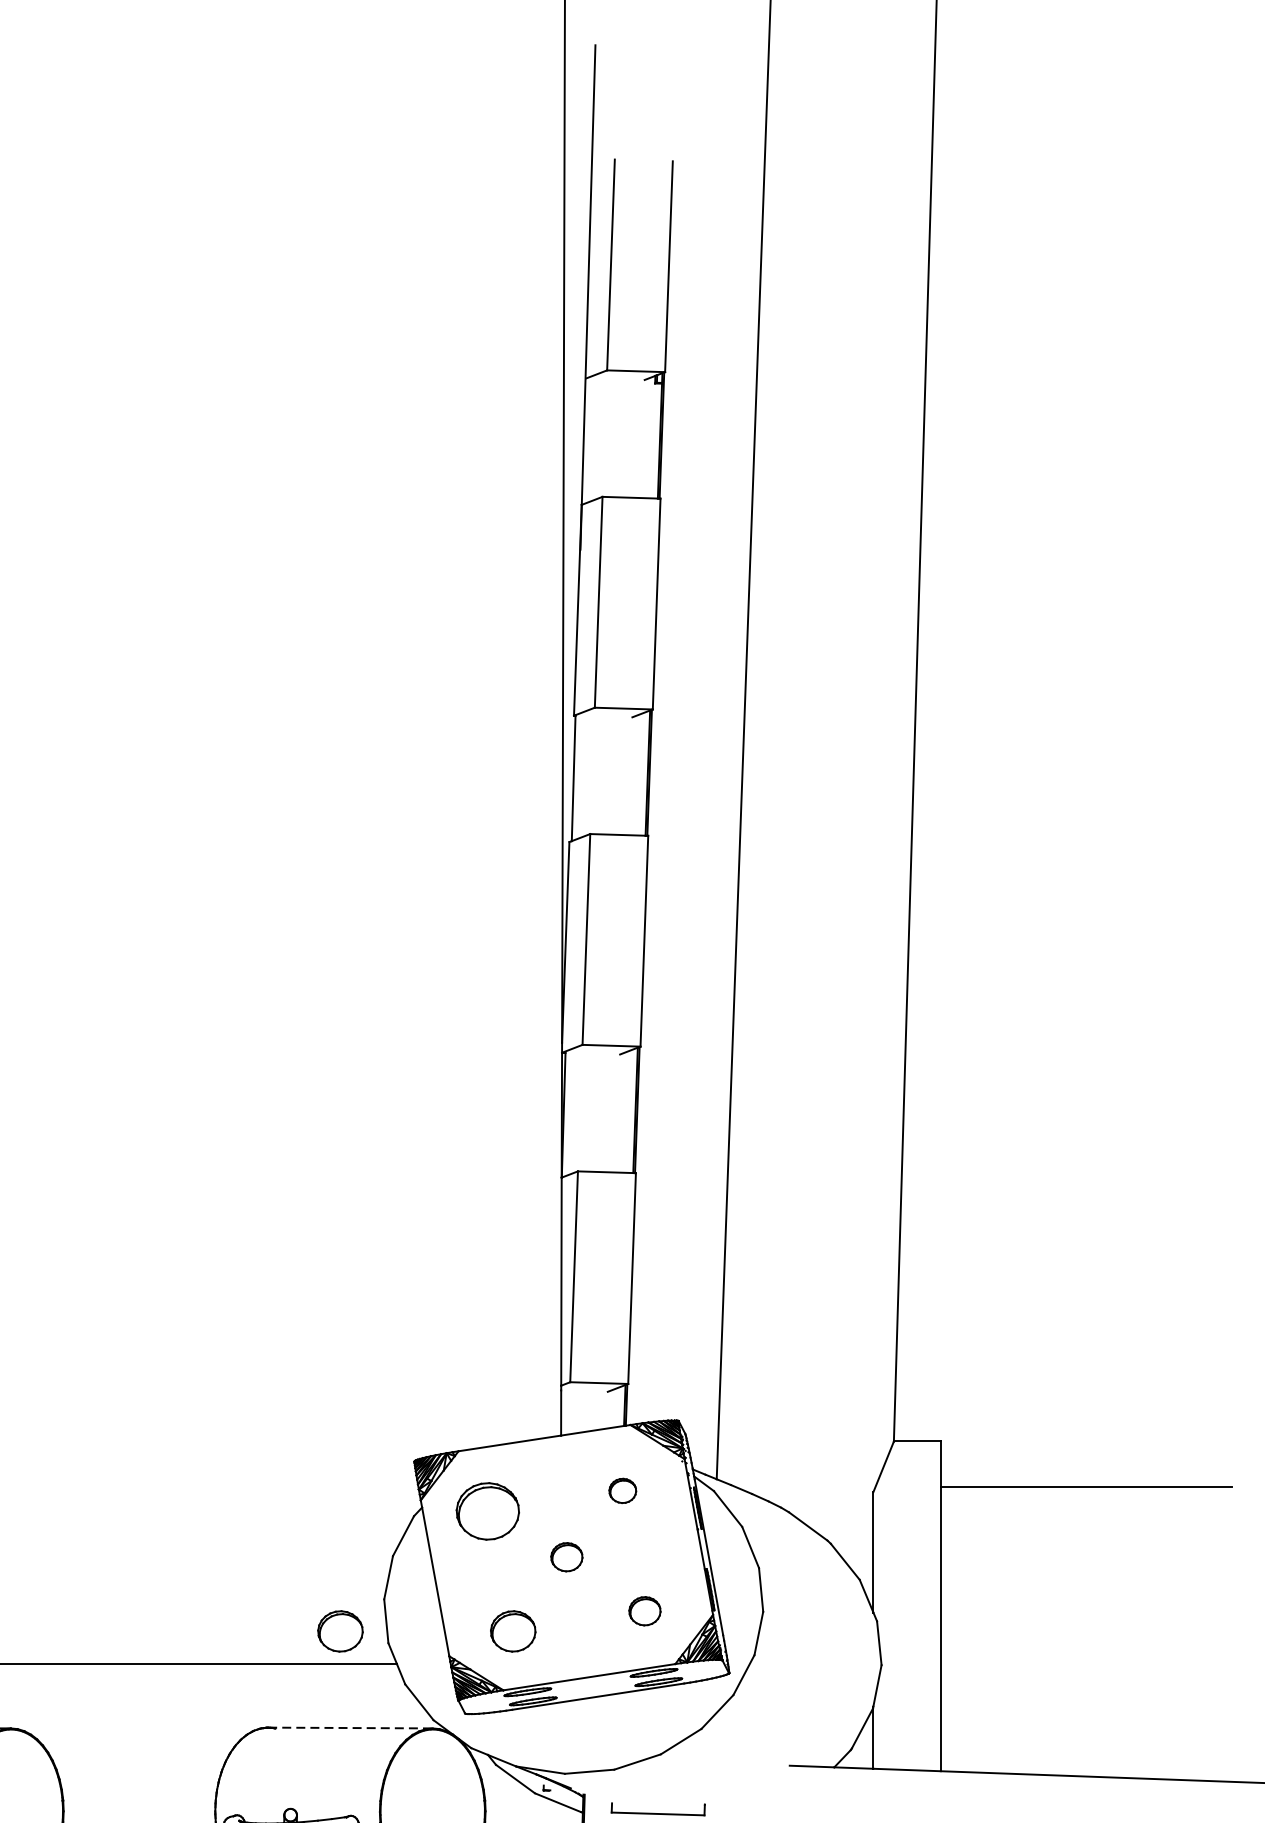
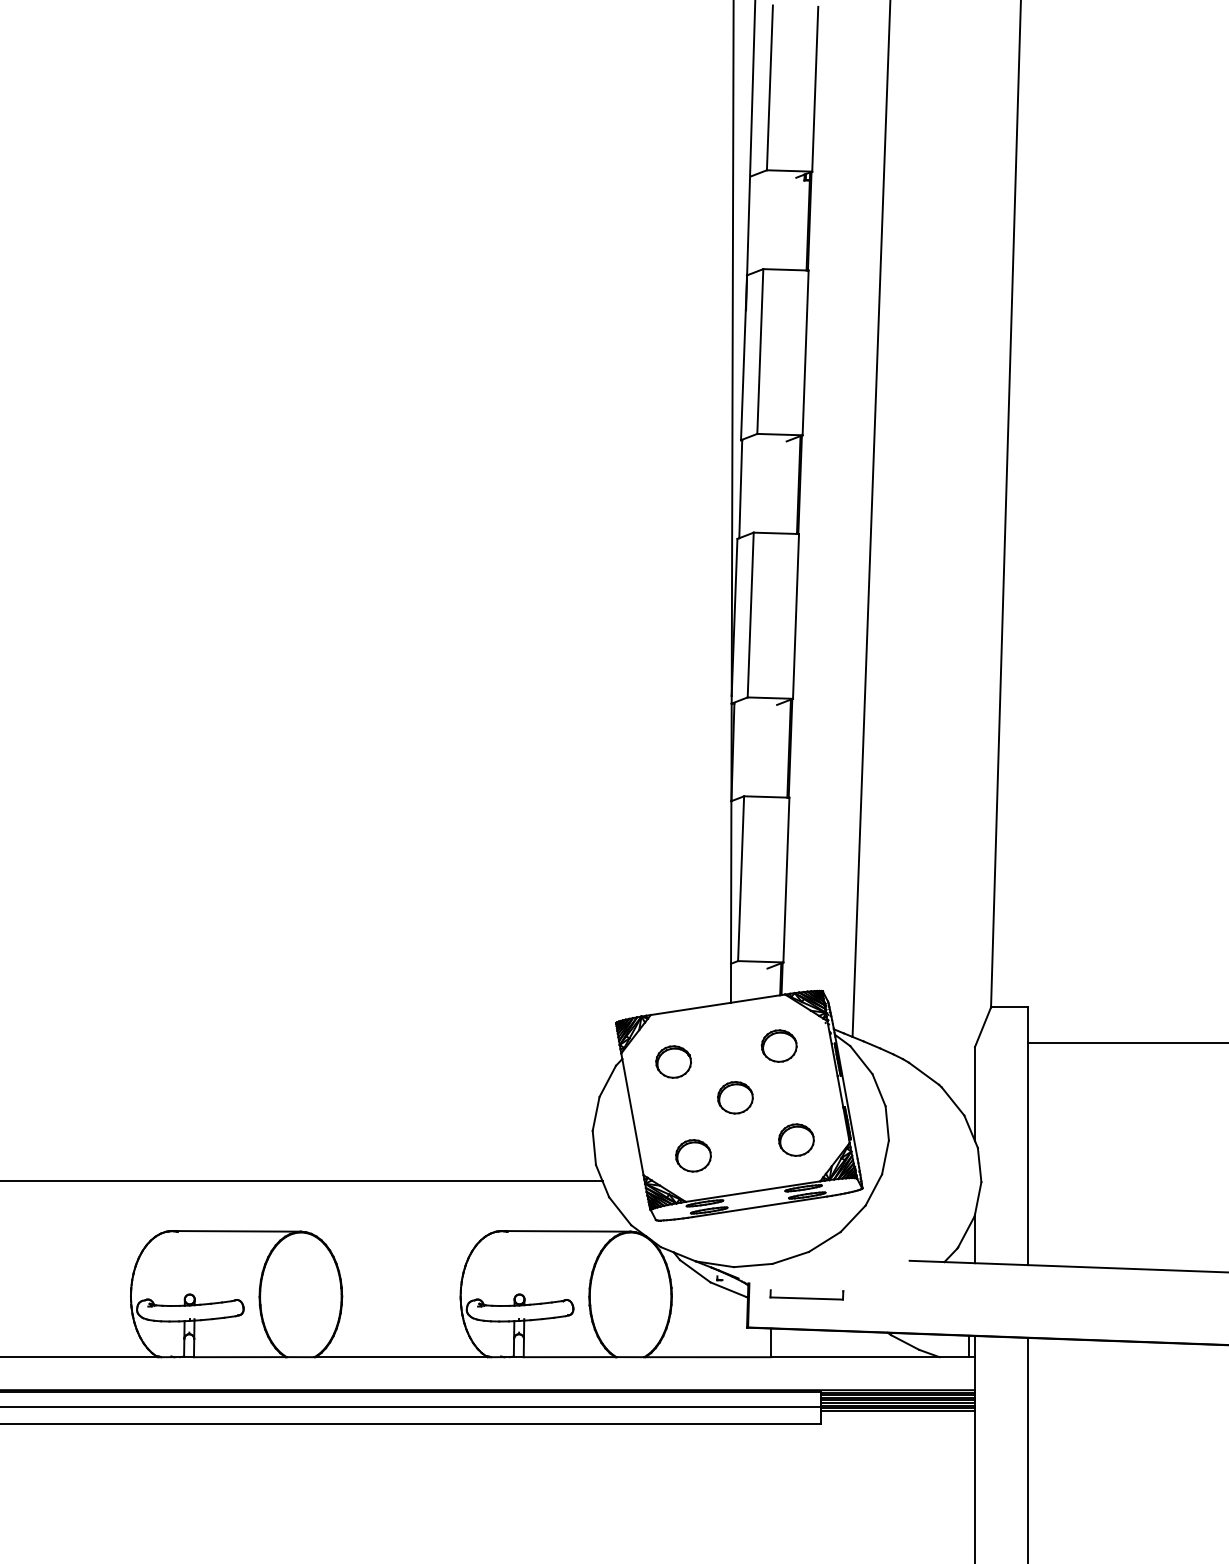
part: (621, 1490) -> (778, 1045), size x1.67
part: (487, 1510) -> (673, 1061), size x0.71
part: (566, 1556) -> (735, 1097), size x1.43
part: (644, 1610) -> (796, 1139), size x1.43
part: (340, 1630) -> (558, 1155), removed
line: (350, 1728) -> (566, 1231), dashed -> solid

